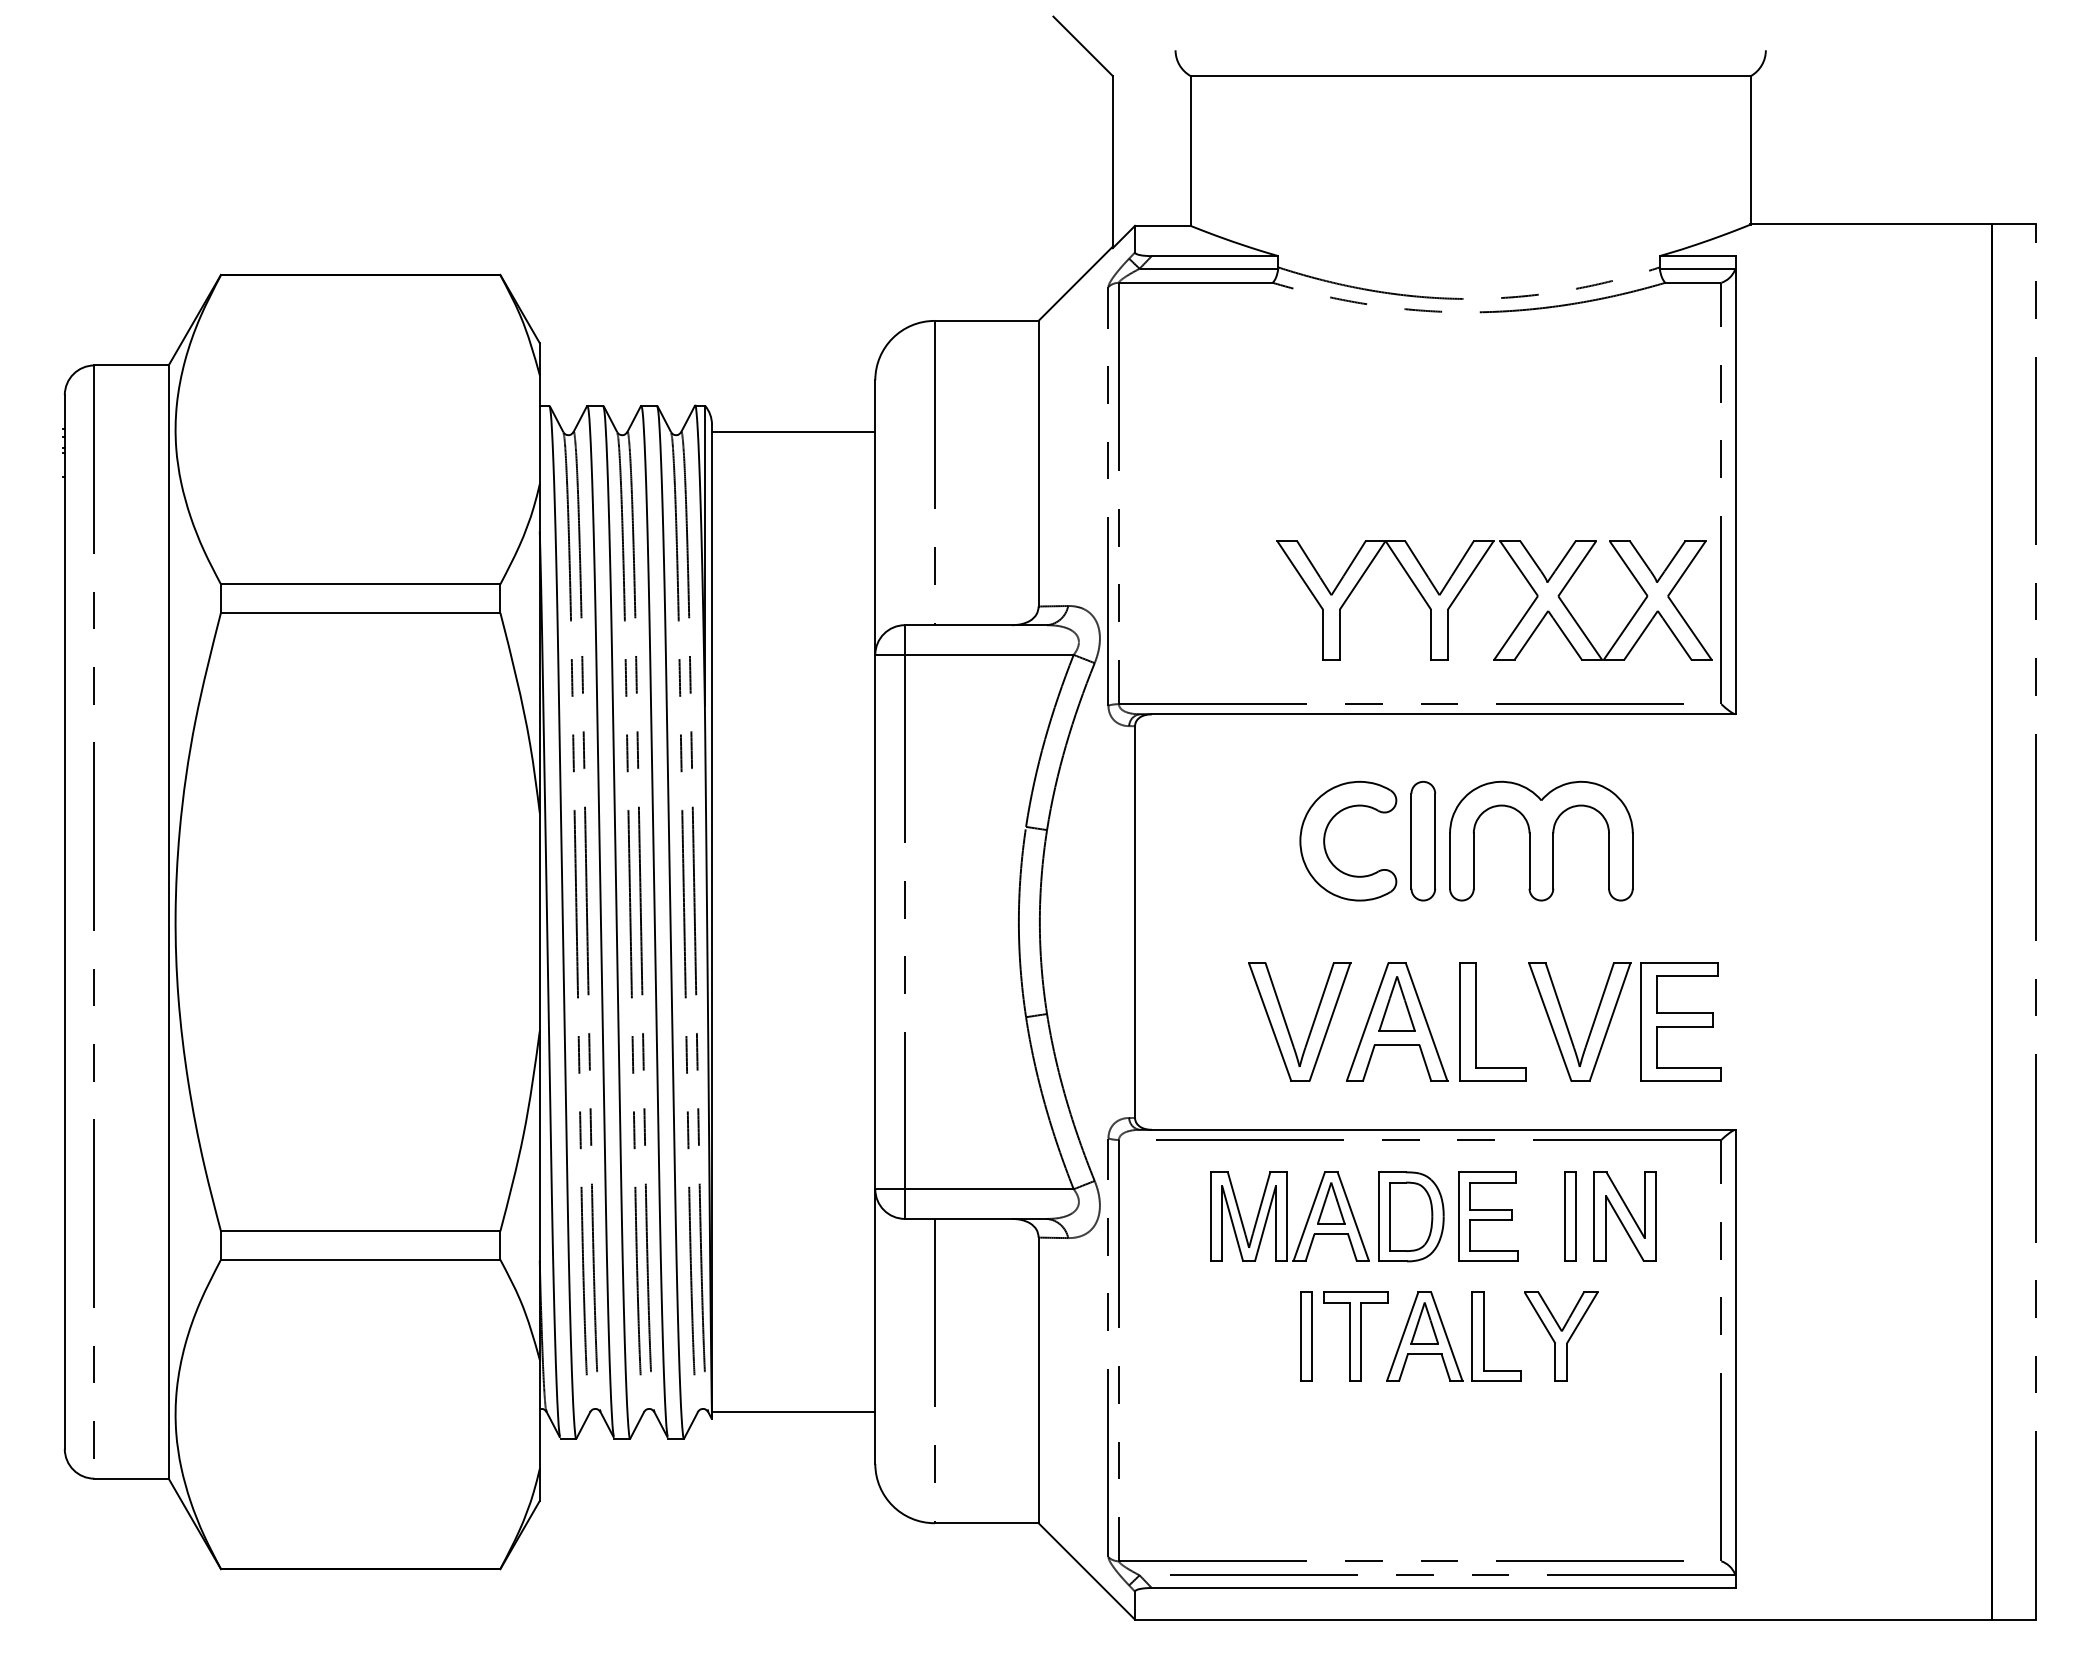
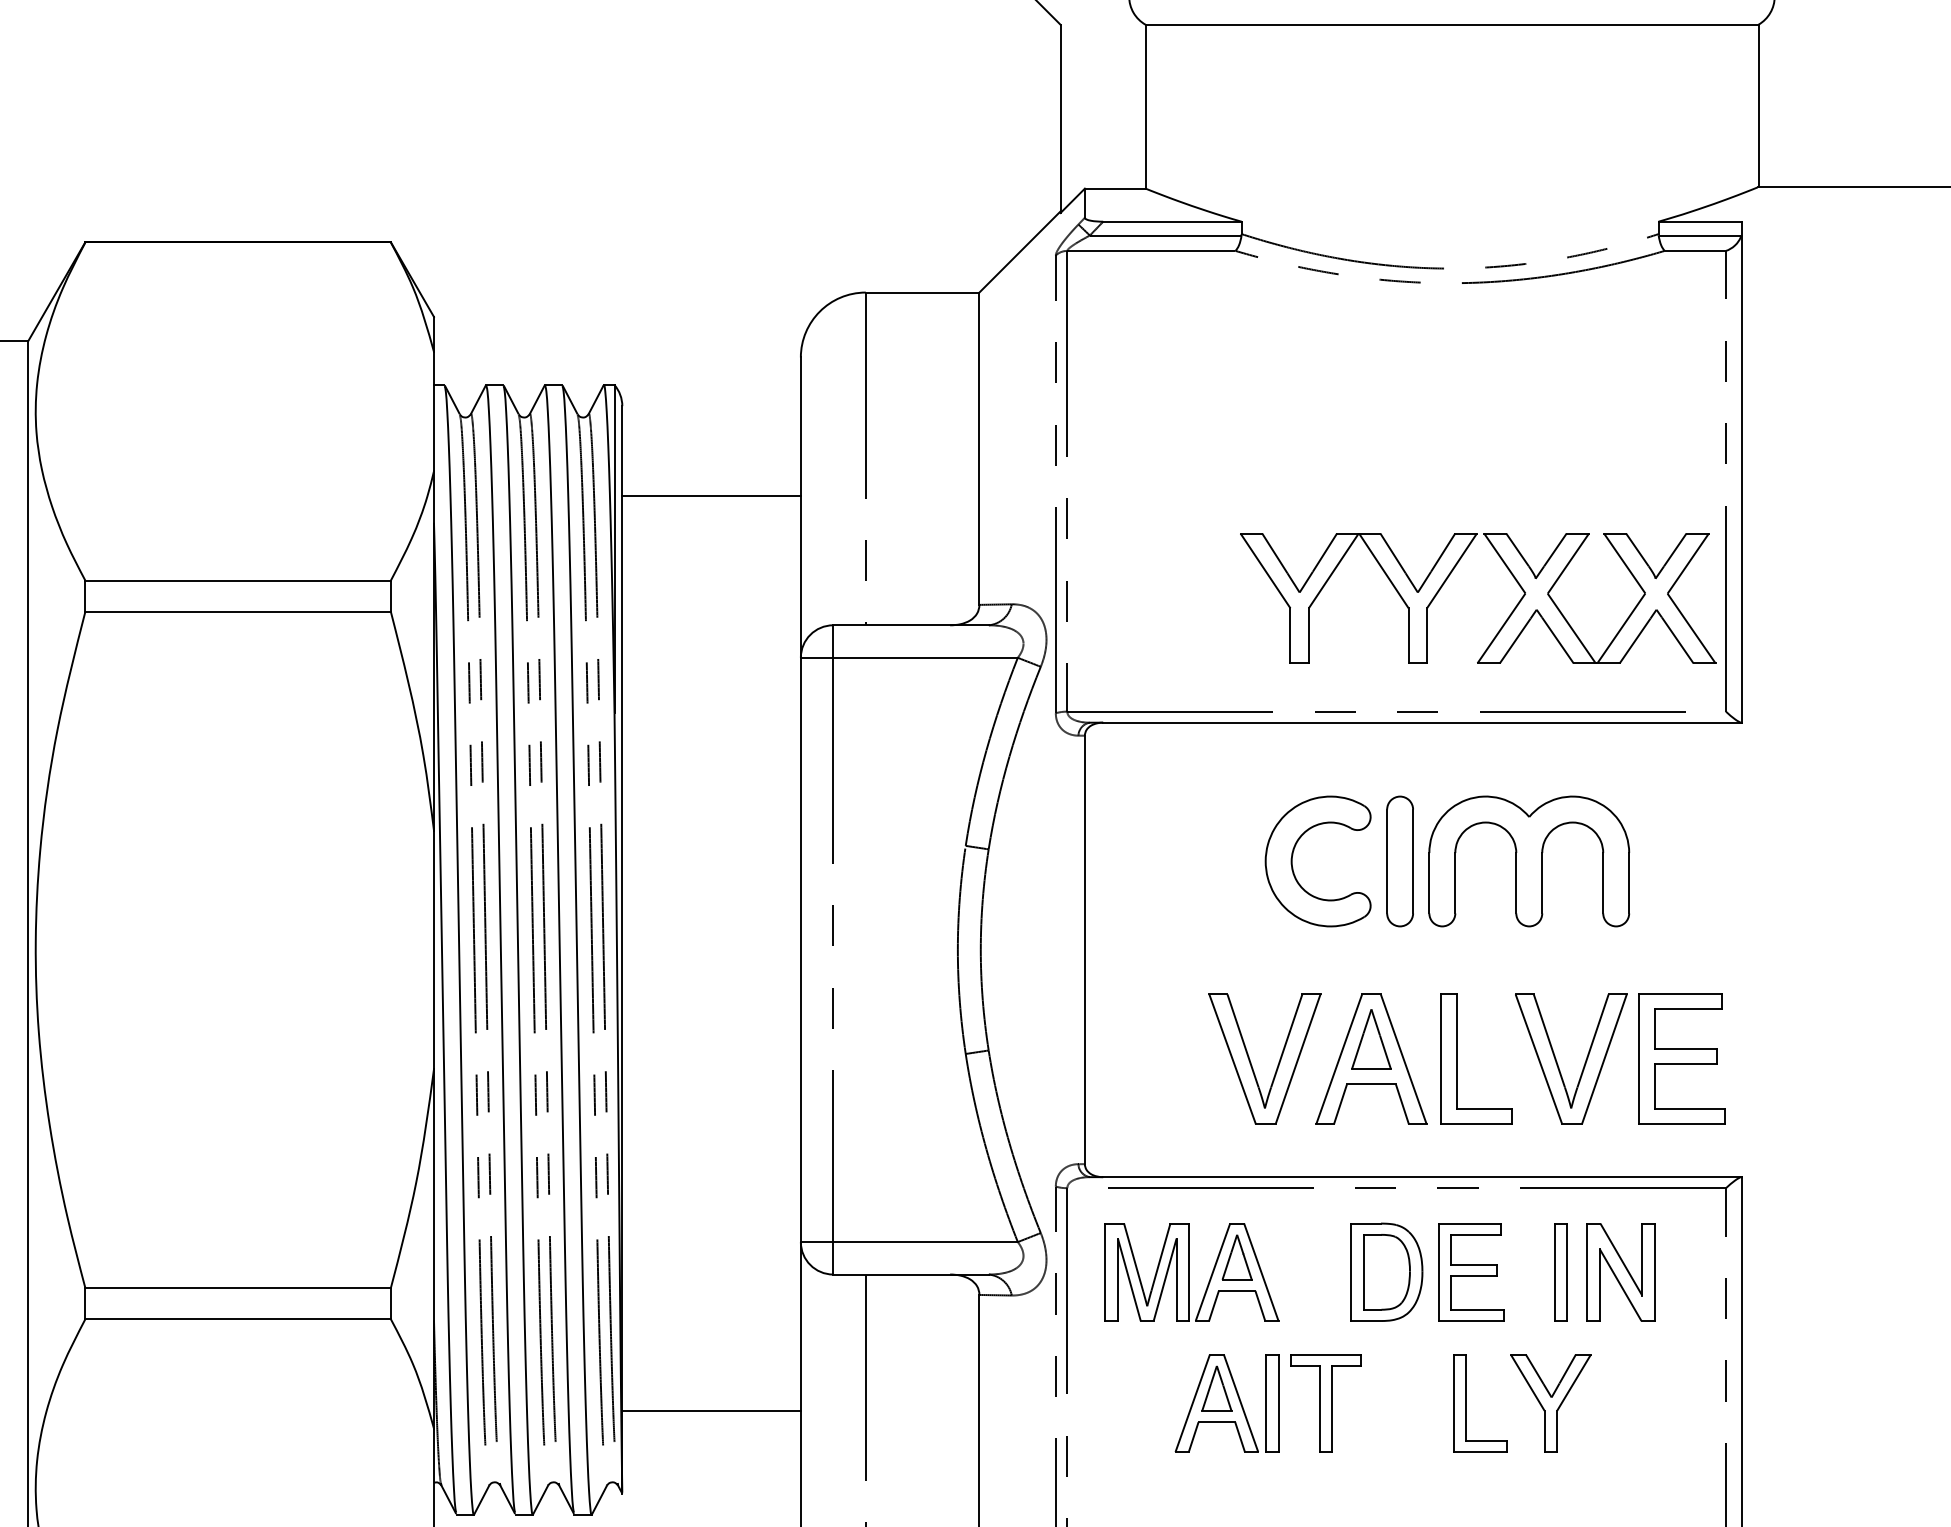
line: (793, 432) -> (711, 496), moved
part: (1289, 1216) -> (1191, 1271), moved
part: (1424, 1336) -> (1216, 1403), moved
line: (793, 1411) -> (711, 1410), moved

